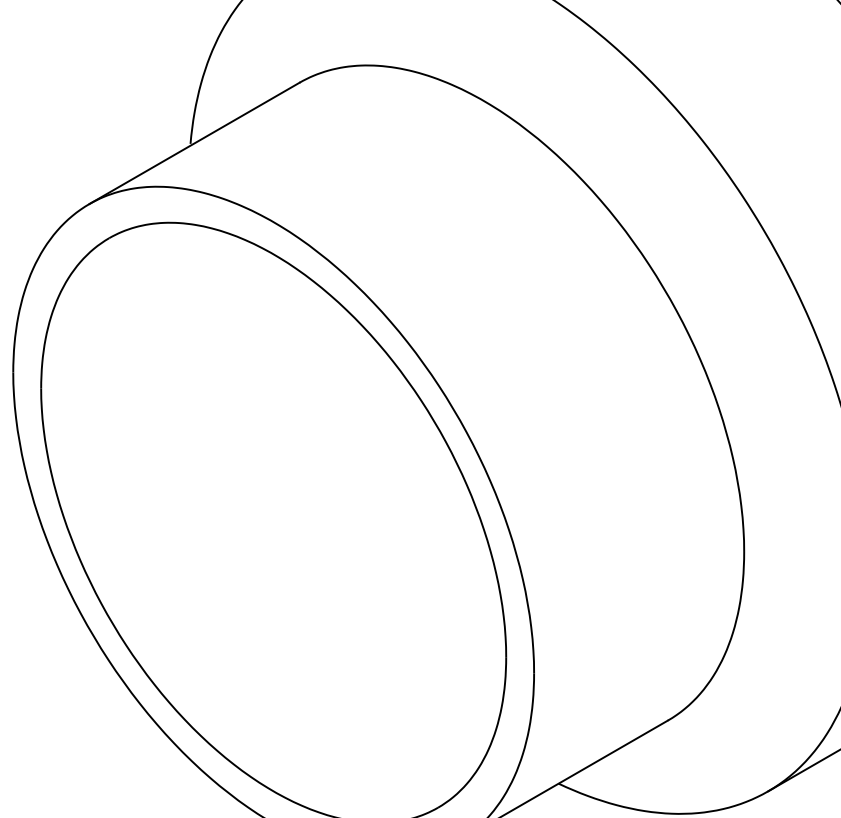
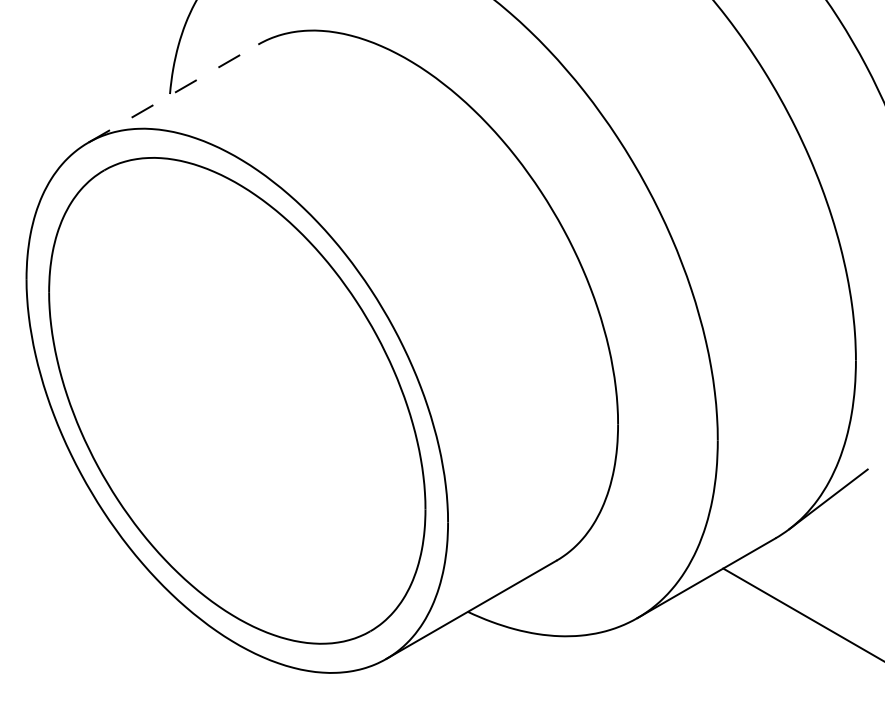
line: (194, 143) -> (173, 93), solid -> dashed

